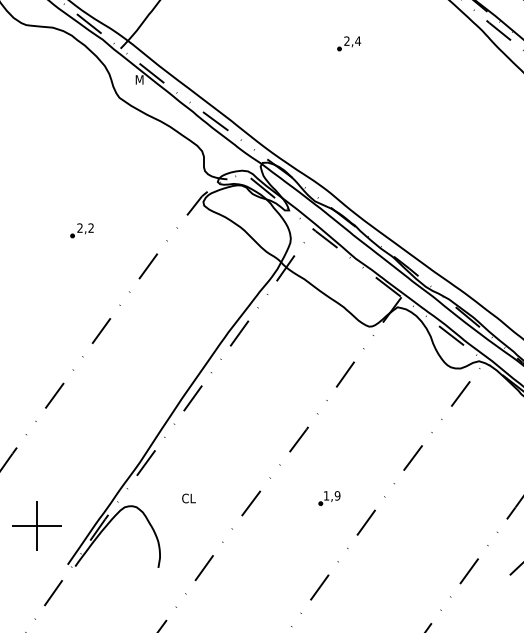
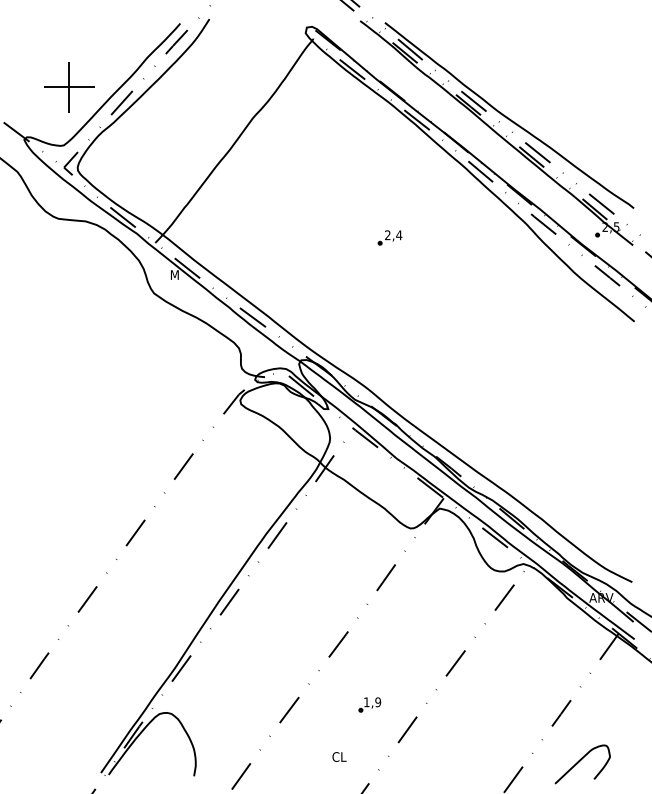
part: (81, 230) -> (115, 429), removed
text: (188, 498) -> (339, 756), moved
part: (37, 525) -> (69, 732), removed

